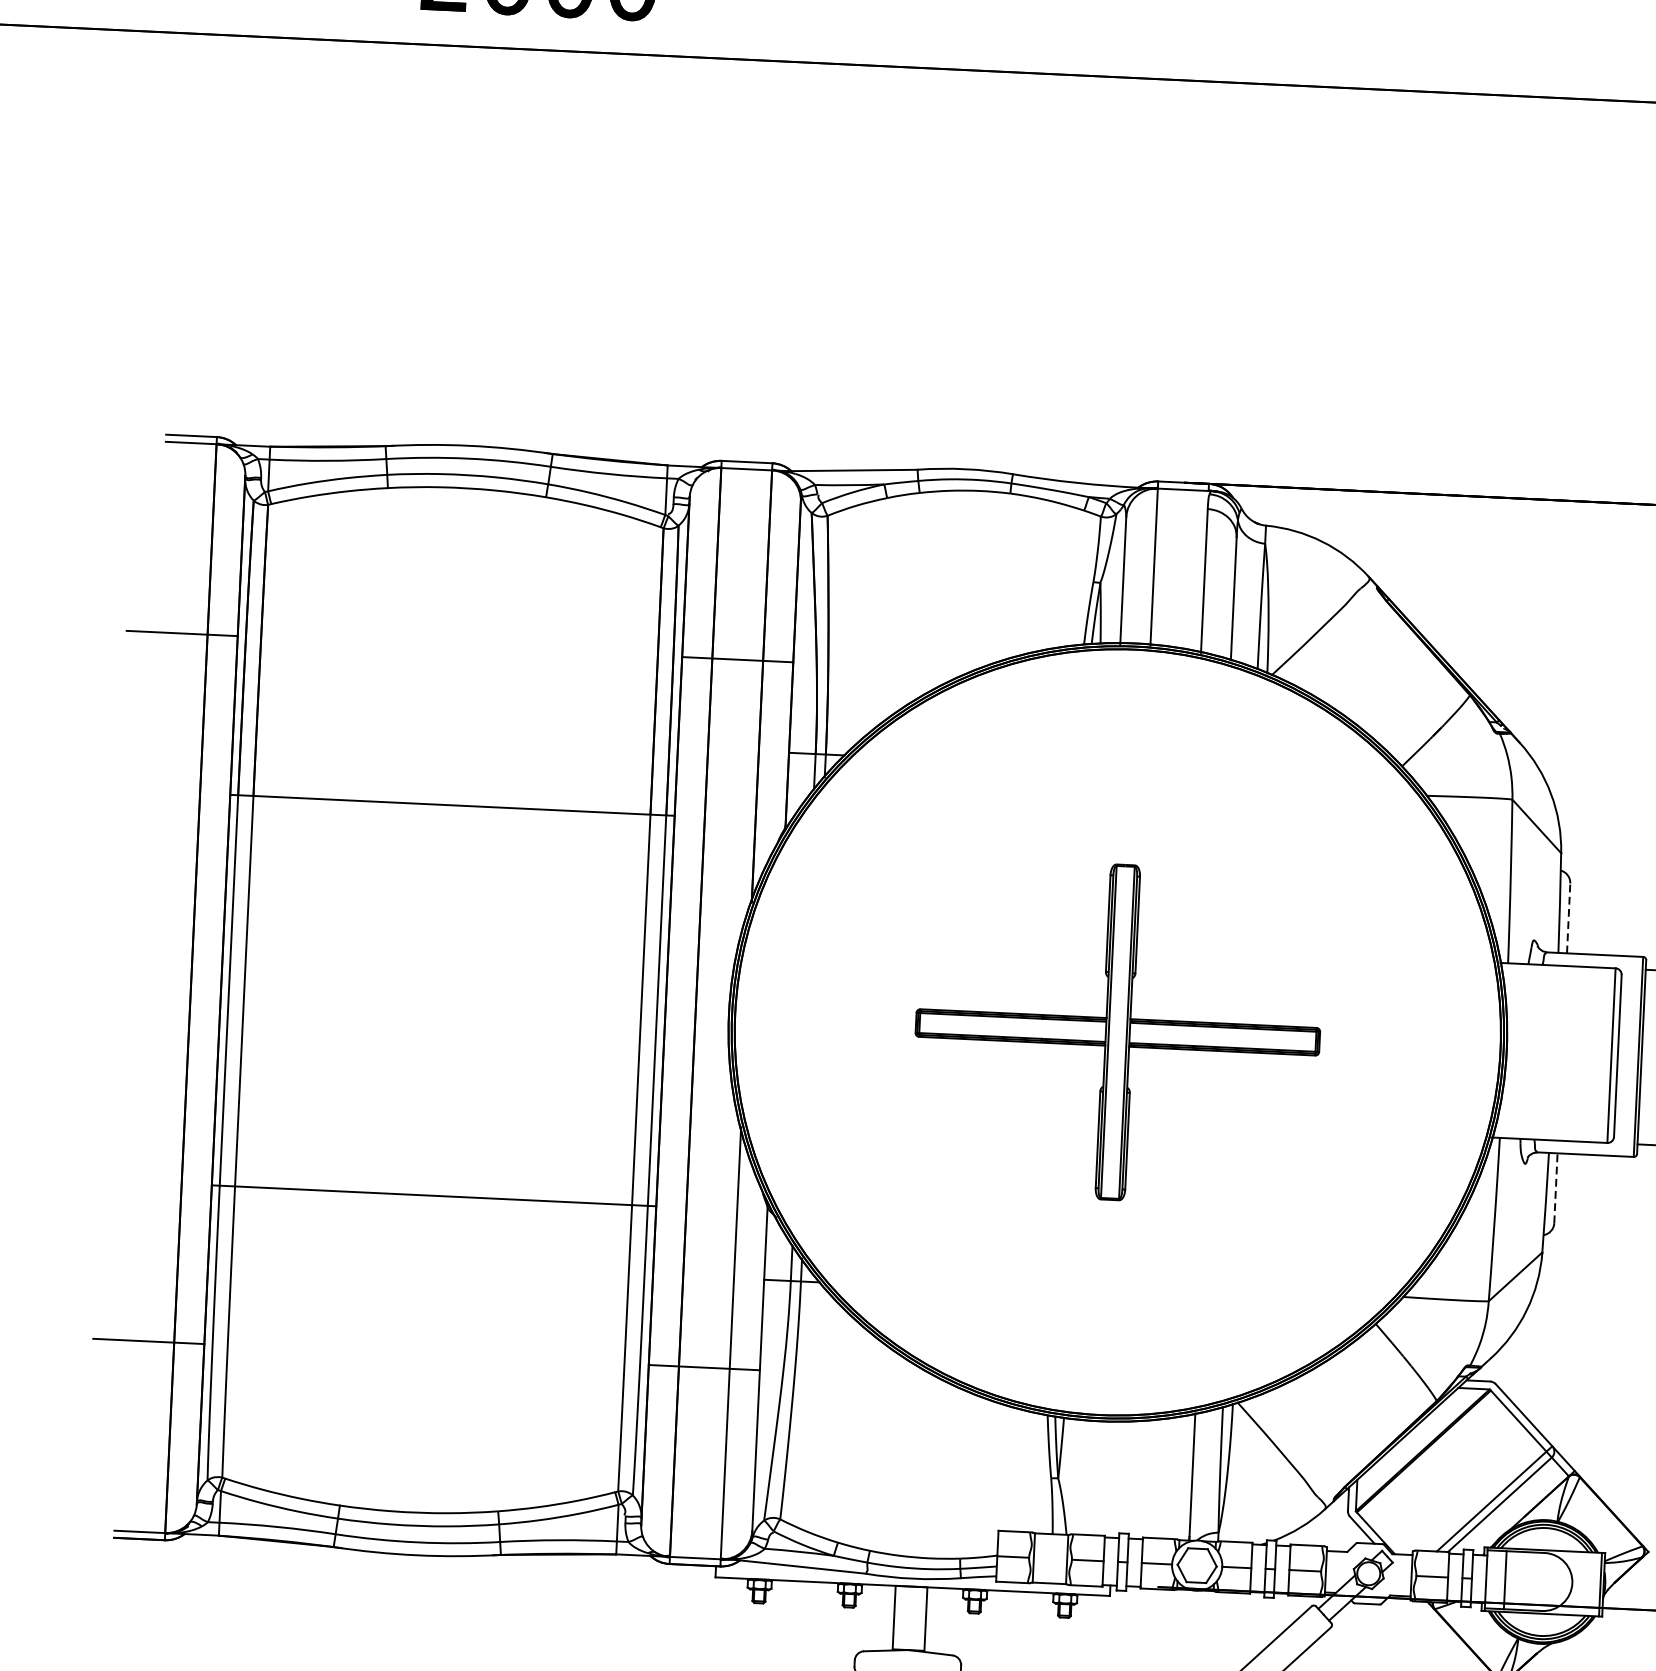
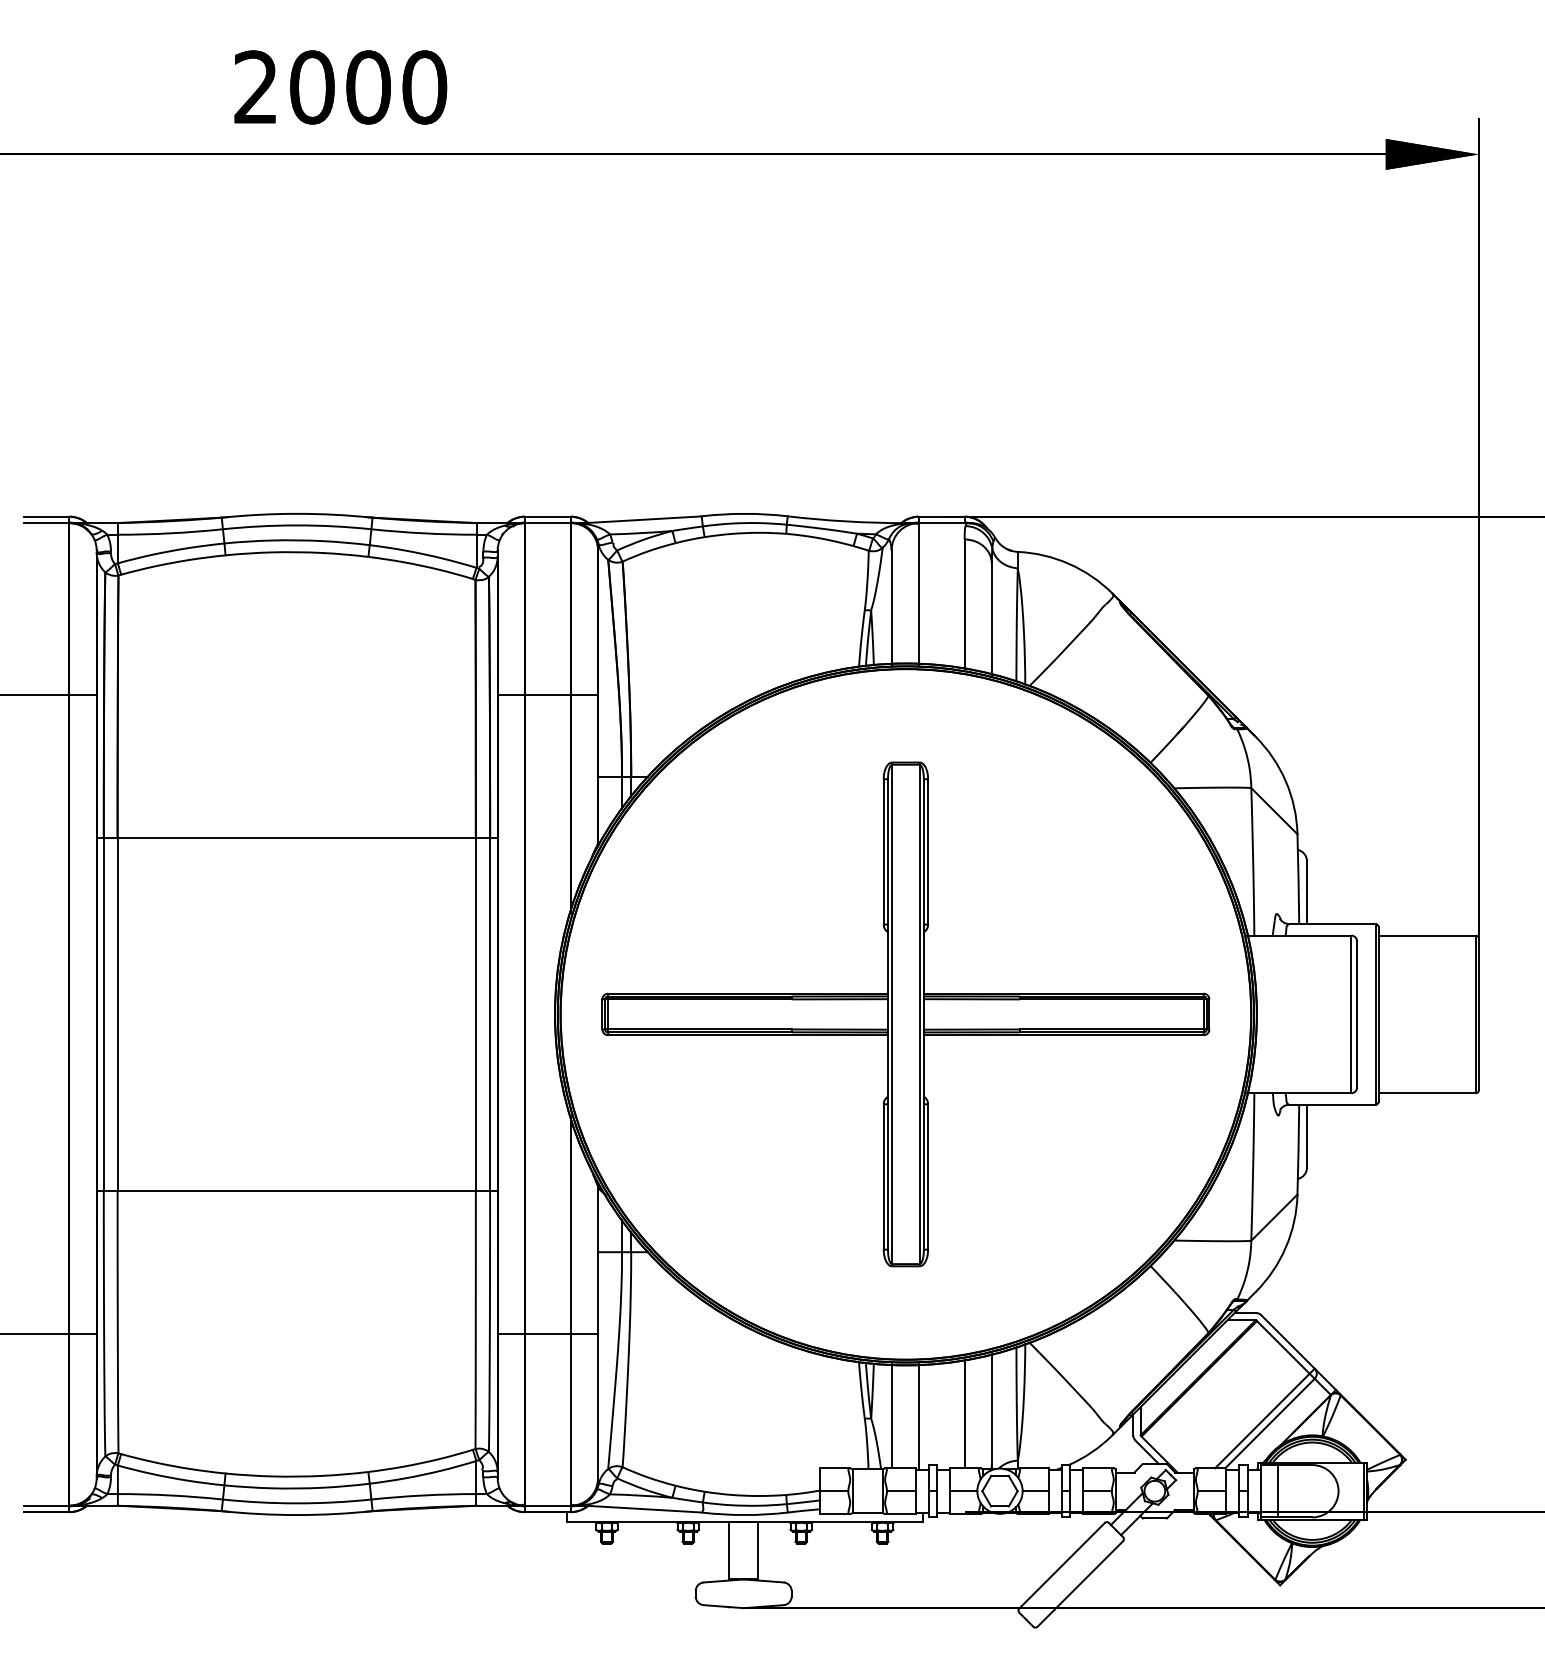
line: (1568, 918) -> (1306, 892), dashed -> solid
part: (1117, 1032) -> (905, 1014), size x1.67
line: (1555, 1188) -> (1306, 1136), dashed -> solid
line: (1080, 1476) -> (891, 1415), added
line: (1161, 1477) -> (964, 1413), added
line: (1110, 1478) -> (918, 1416), added

